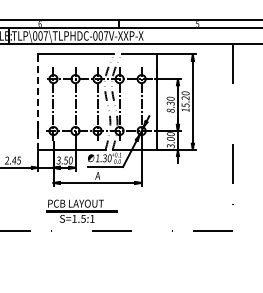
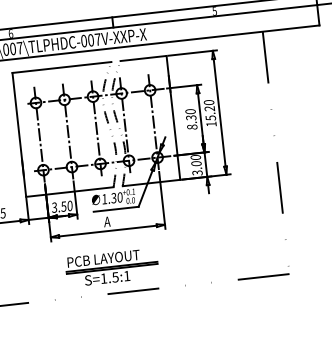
line: (38, 102) -> (19, 135), dashed -> solid
part: (81, 210) -> (111, 266), moved

